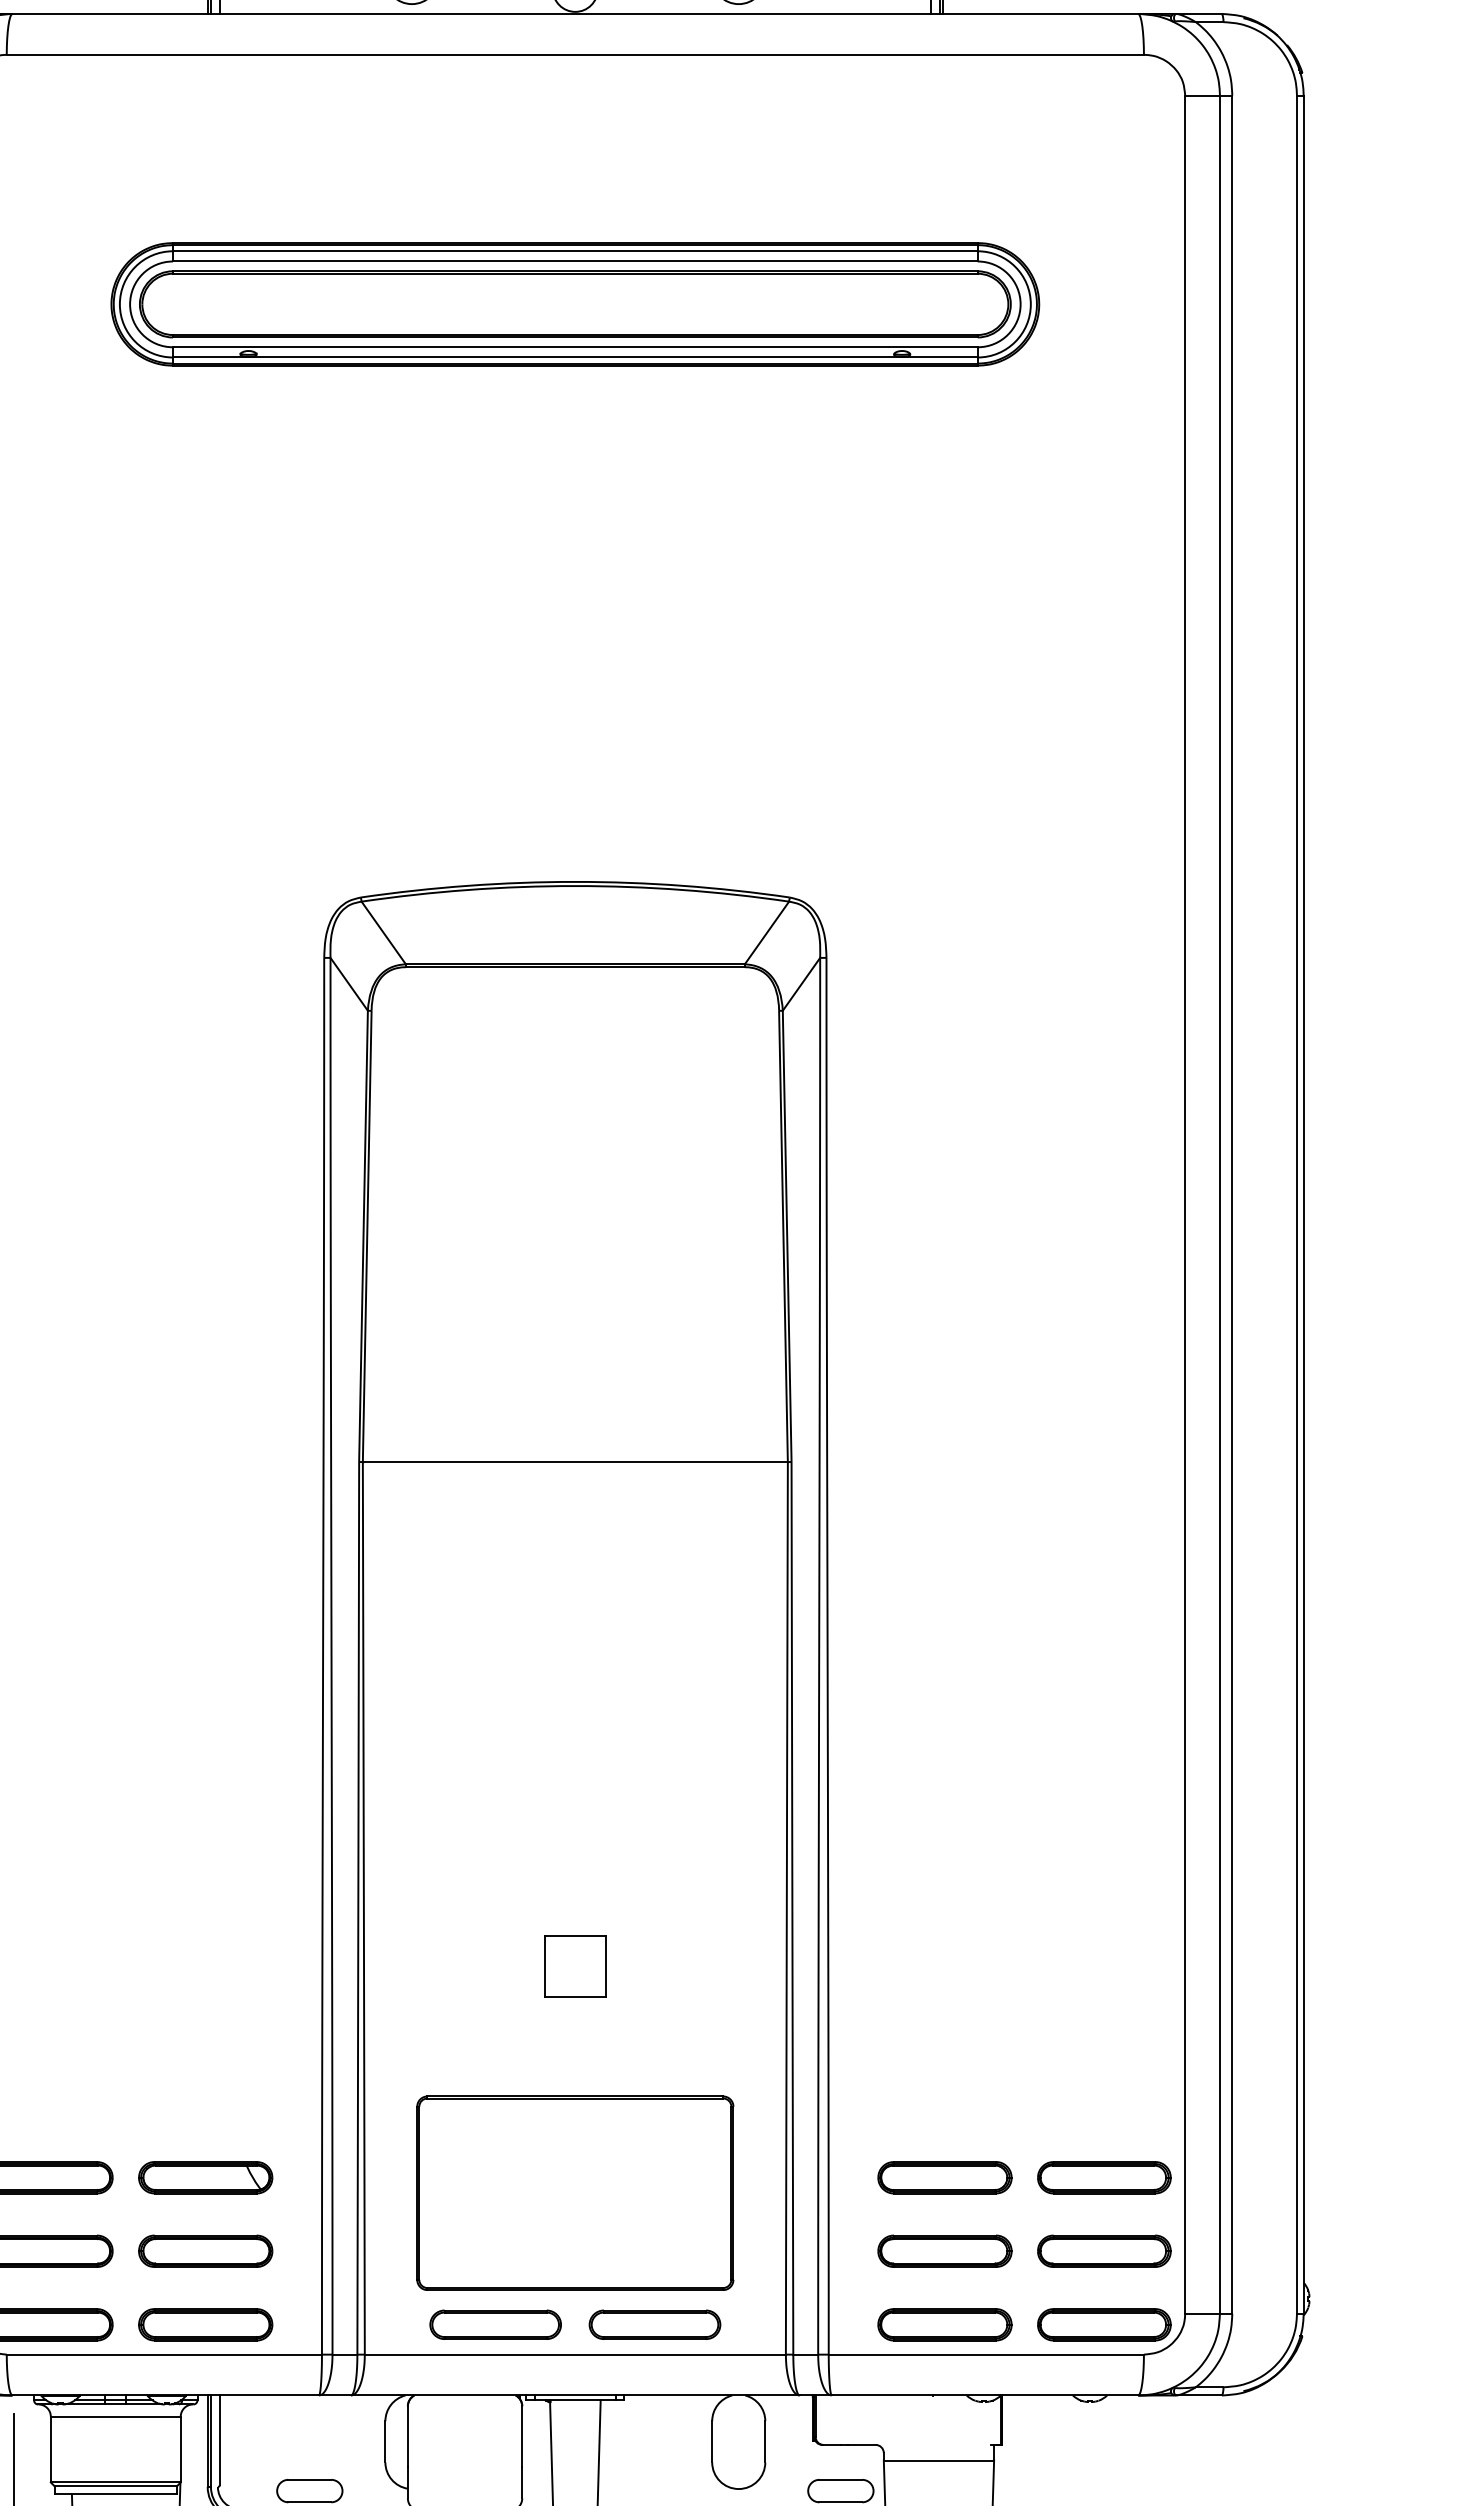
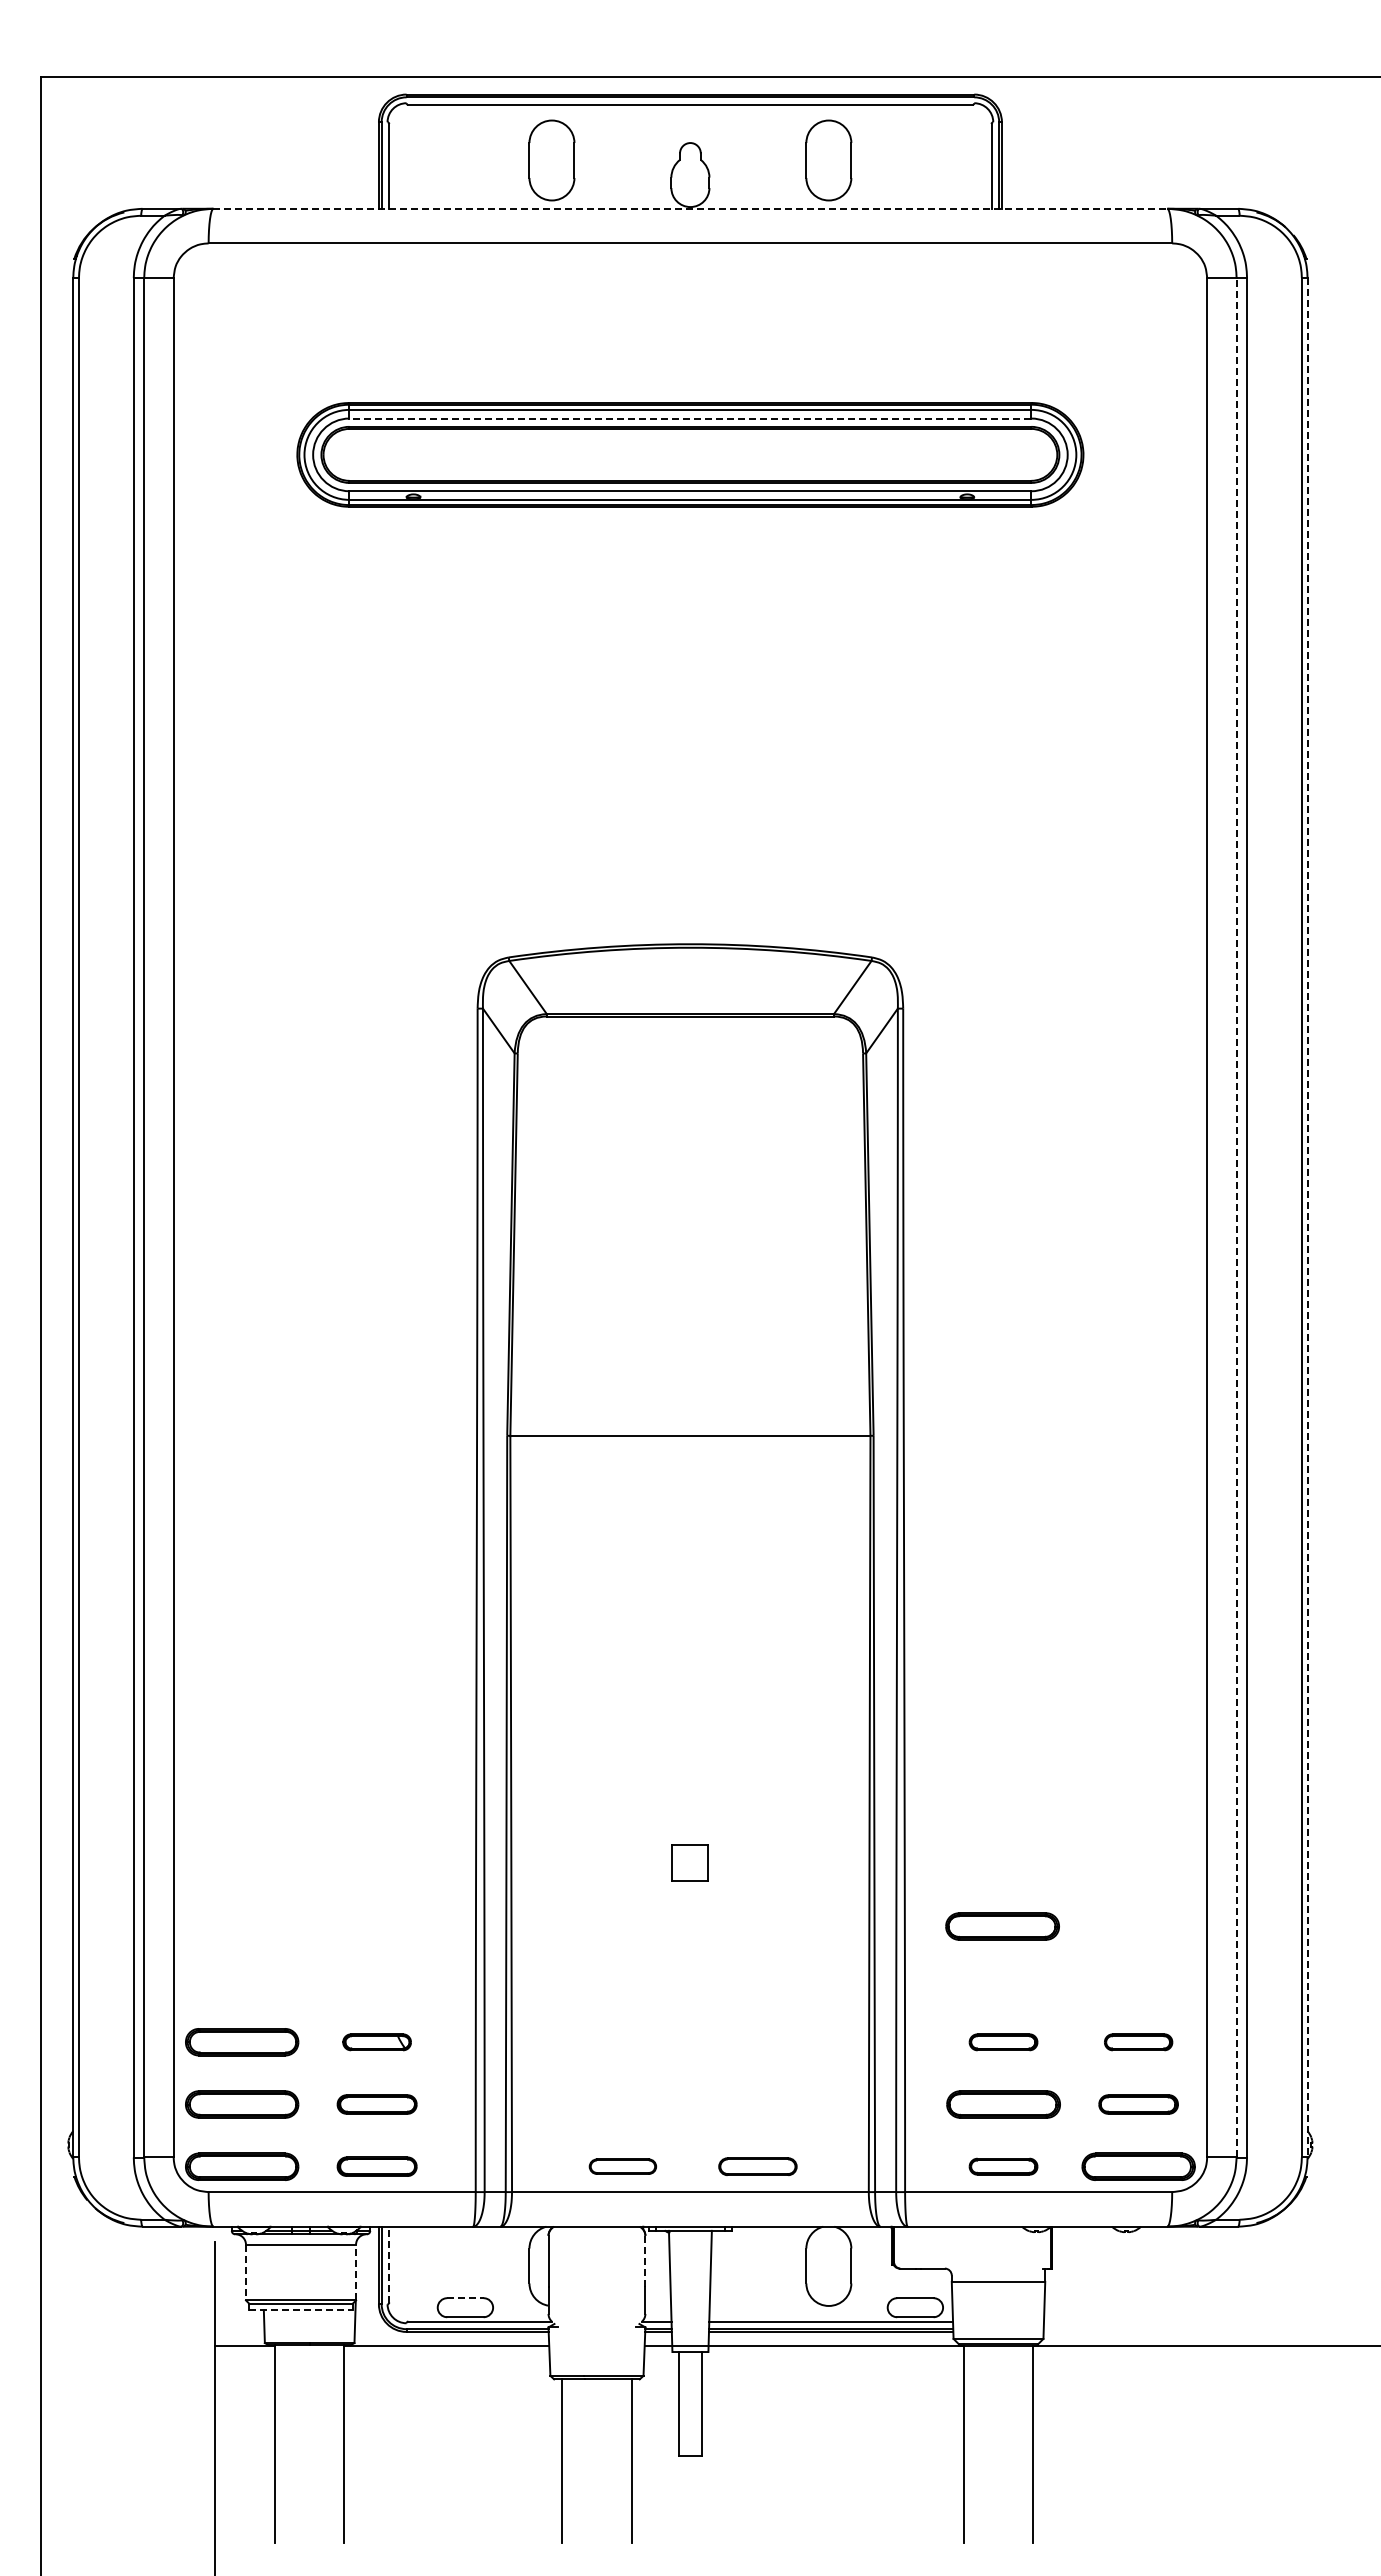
line: (575, 13) -> (690, 208), solid -> dashed
line: (575, 261) -> (690, 418), solid -> dashed
line: (1219, 1204) -> (1236, 1217), solid -> dashed
line: (1303, 1204) -> (1307, 1217), solid -> dashed
part: (574, 1965) -> (689, 1862), size x0.7
part: (943, 2041) -> (1002, 1926), added
part: (204, 2178) -> (376, 2042), size x0.6
part: (944, 2178) -> (1003, 2042), size x0.6
part: (1104, 2178) -> (1138, 2042), size x0.6
part: (575, 2193) -> (690, 2055), removed
part: (204, 2251) -> (376, 2104), size x0.7
part: (1104, 2251) -> (1138, 2104), size x0.7
part: (204, 2324) -> (376, 2166), size x0.7
part: (495, 2324) -> (622, 2166), size x0.6
part: (654, 2324) -> (757, 2166), size x0.7
part: (944, 2324) -> (1003, 2166), size x0.6
line: (522, 2436) -> (645, 2261), solid -> dashed
line: (220, 2440) -> (389, 2264), solid -> dashed
line: (50, 2449) -> (245, 2272), solid -> dashed
line: (181, 2449) -> (356, 2272), solid -> dashed
line: (309, 2480) -> (465, 2298), solid -> dashed
line: (116, 2494) -> (301, 2310), solid -> dashed

